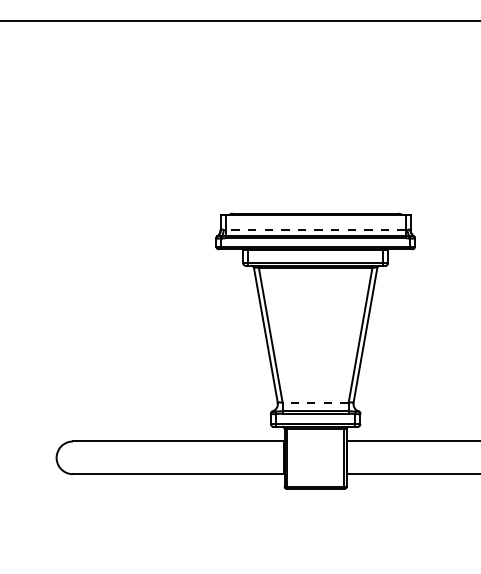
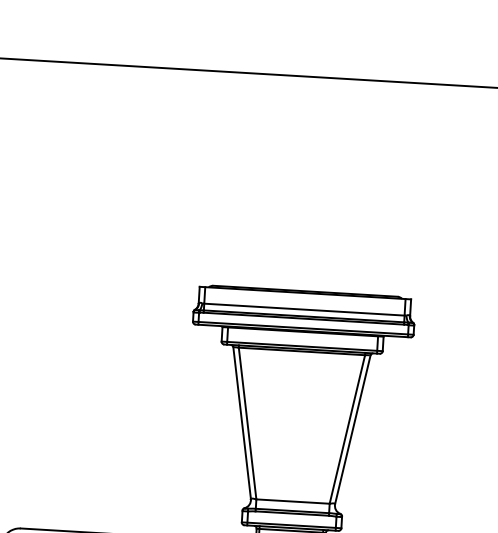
line: (315, 230) -> (304, 309), dashed -> solid
line: (315, 402) -> (292, 501), dashed -> solid

